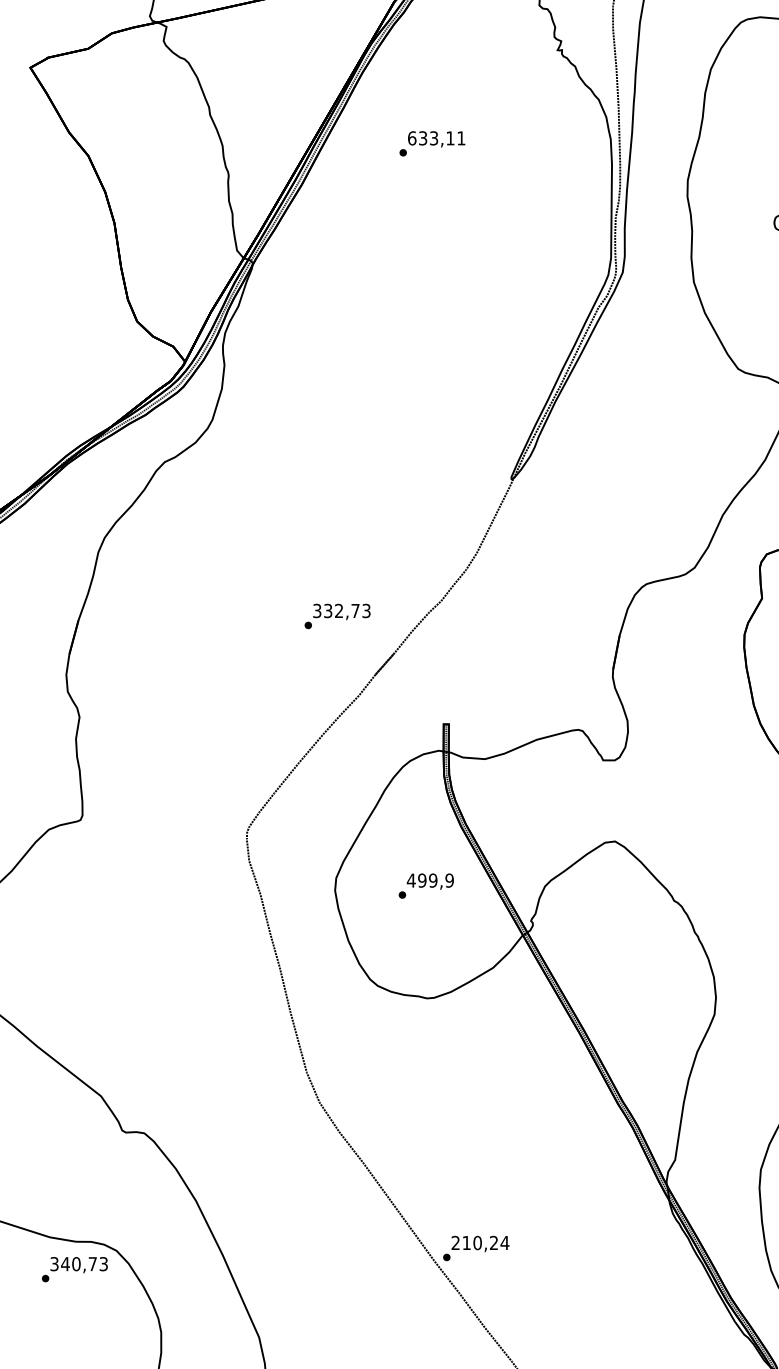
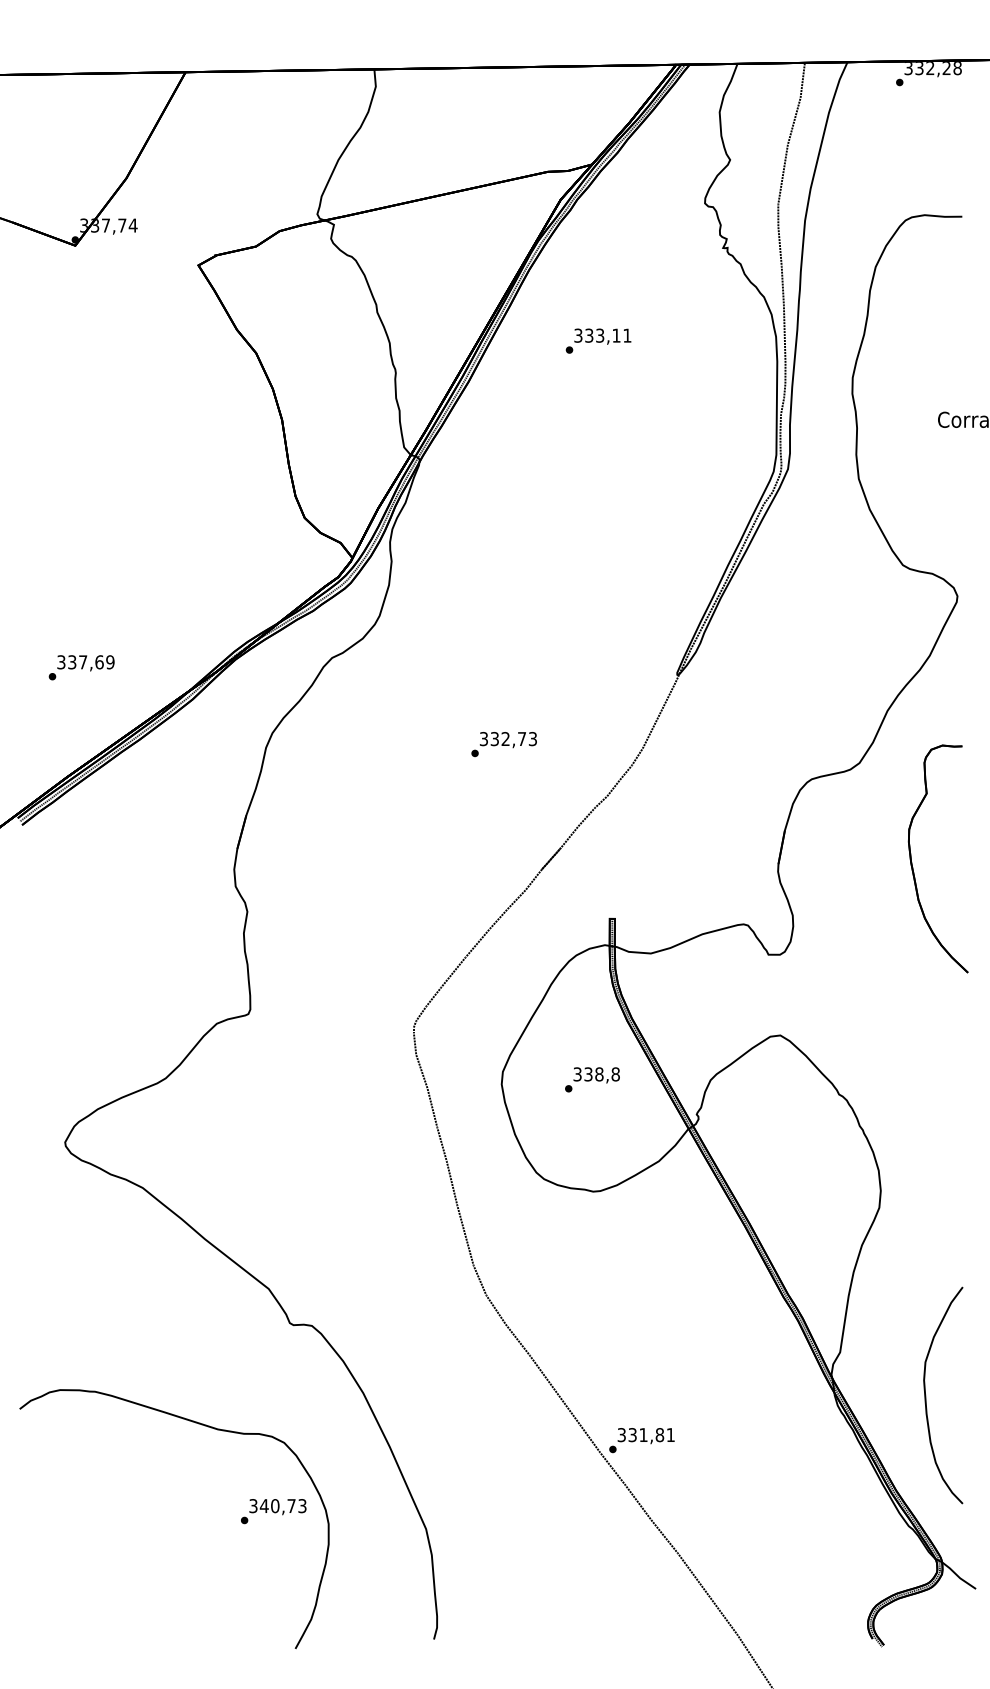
text: (412, 138) -> (578, 335), 633,11 -> 333,11
text: (336, 616) -> (503, 744), moved
text: (430, 880) -> (596, 1074), 499,9 -> 338,8
text: (480, 1243) -> (646, 1435), 210,24 -> 331,81
text: (74, 1269) -> (273, 1511), moved

